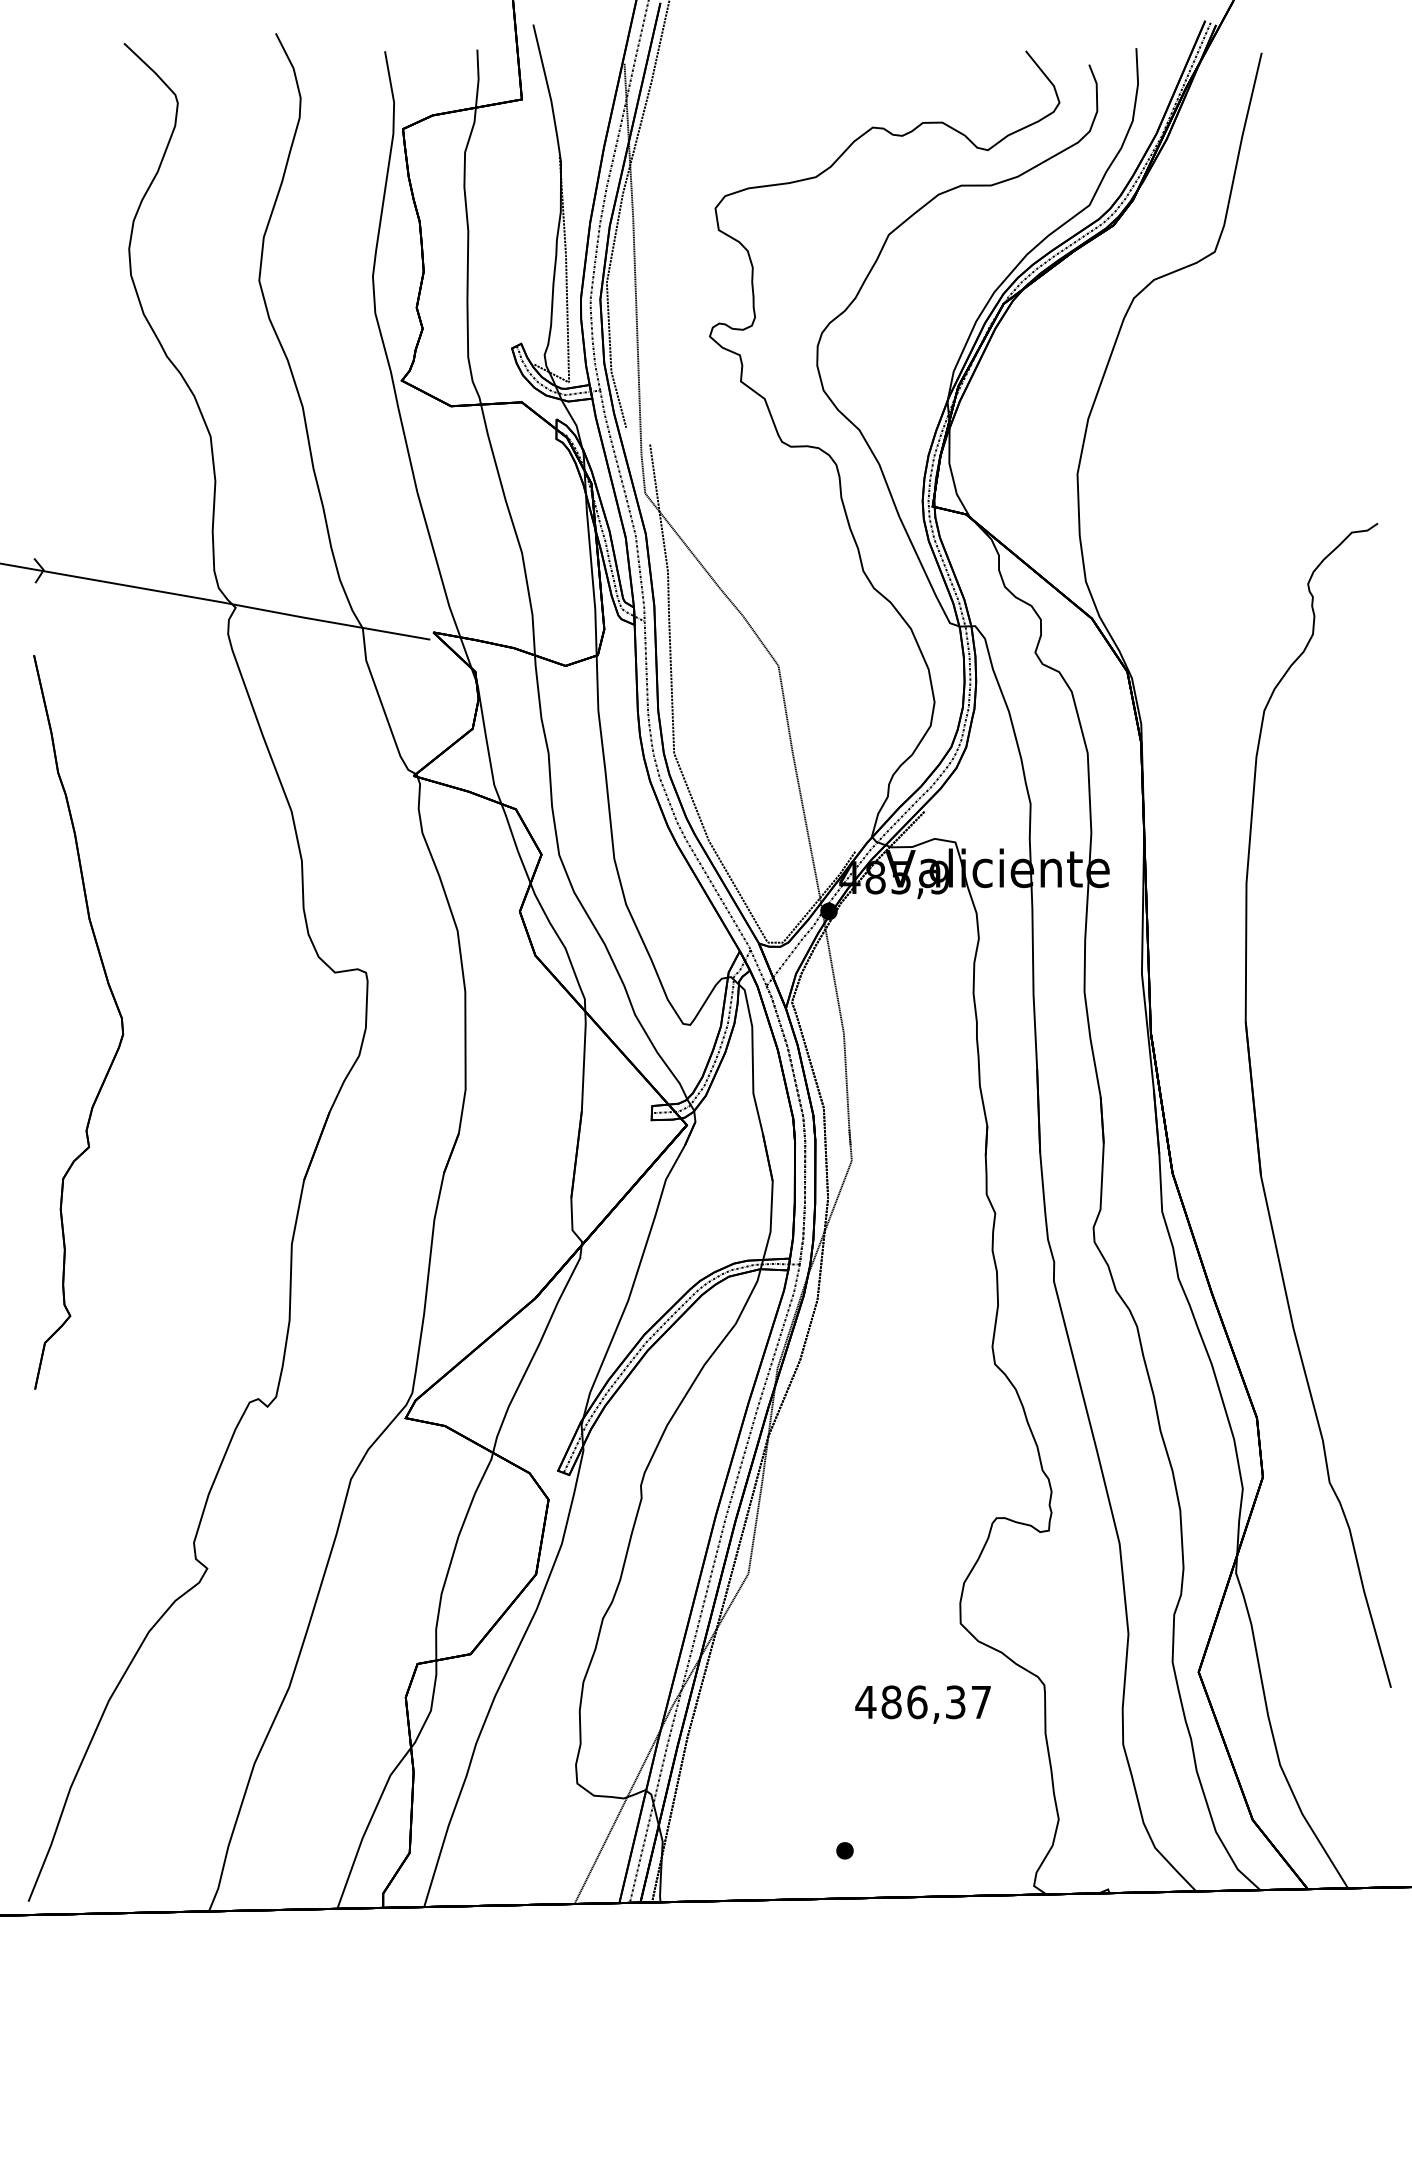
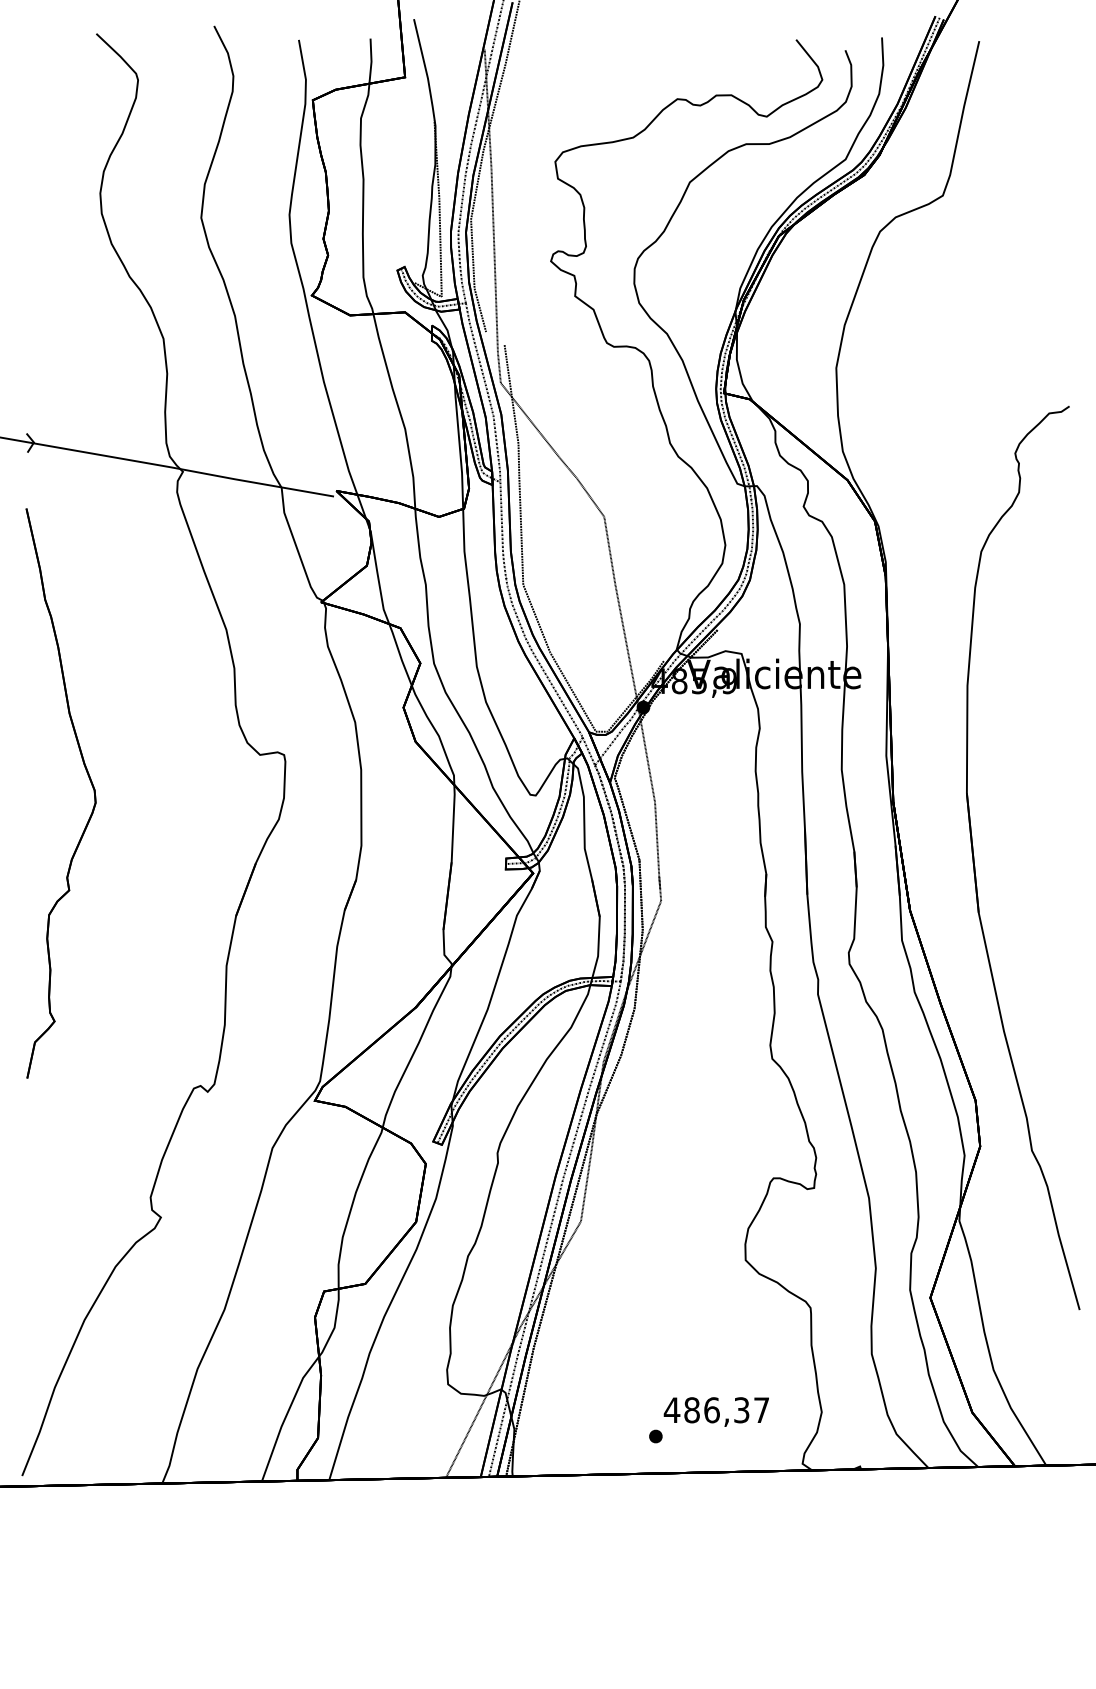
text: (921, 1703) -> (715, 1411), moved

